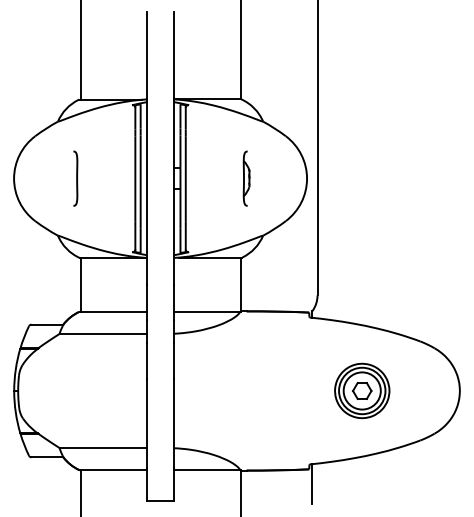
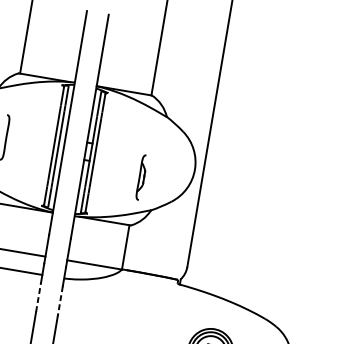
part: (246, 178) -> (141, 177), moved
line: (147, 361) -> (38, 297), solid -> dashed
line: (173, 361) -> (60, 301), solid -> dashed

